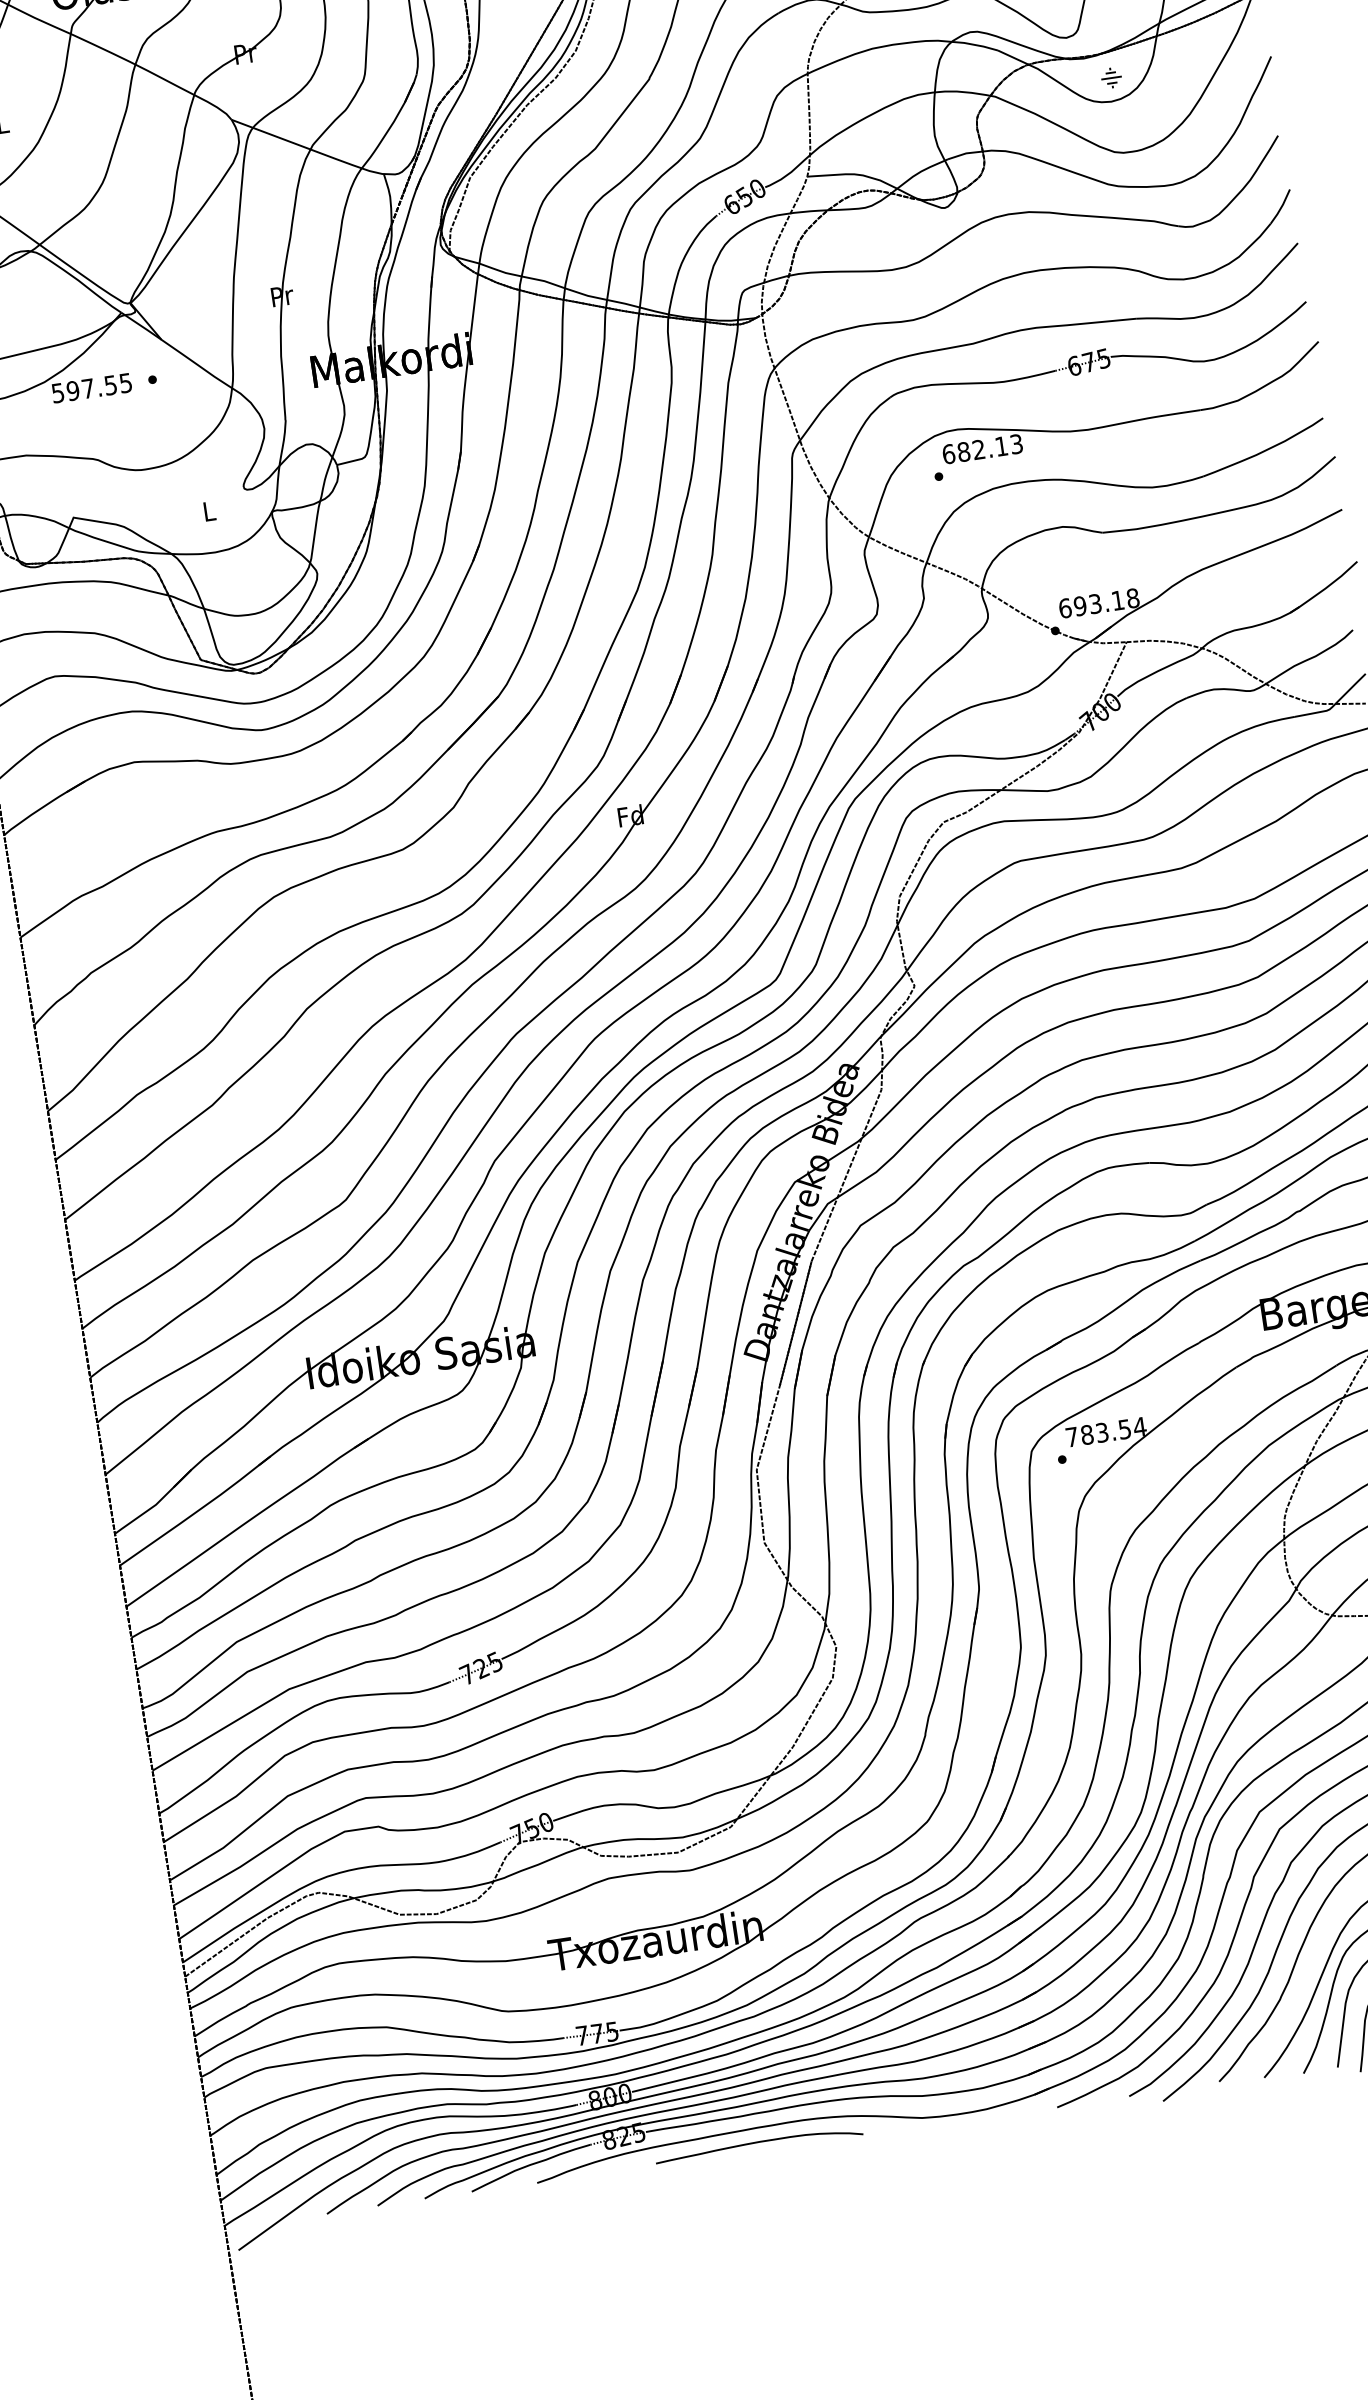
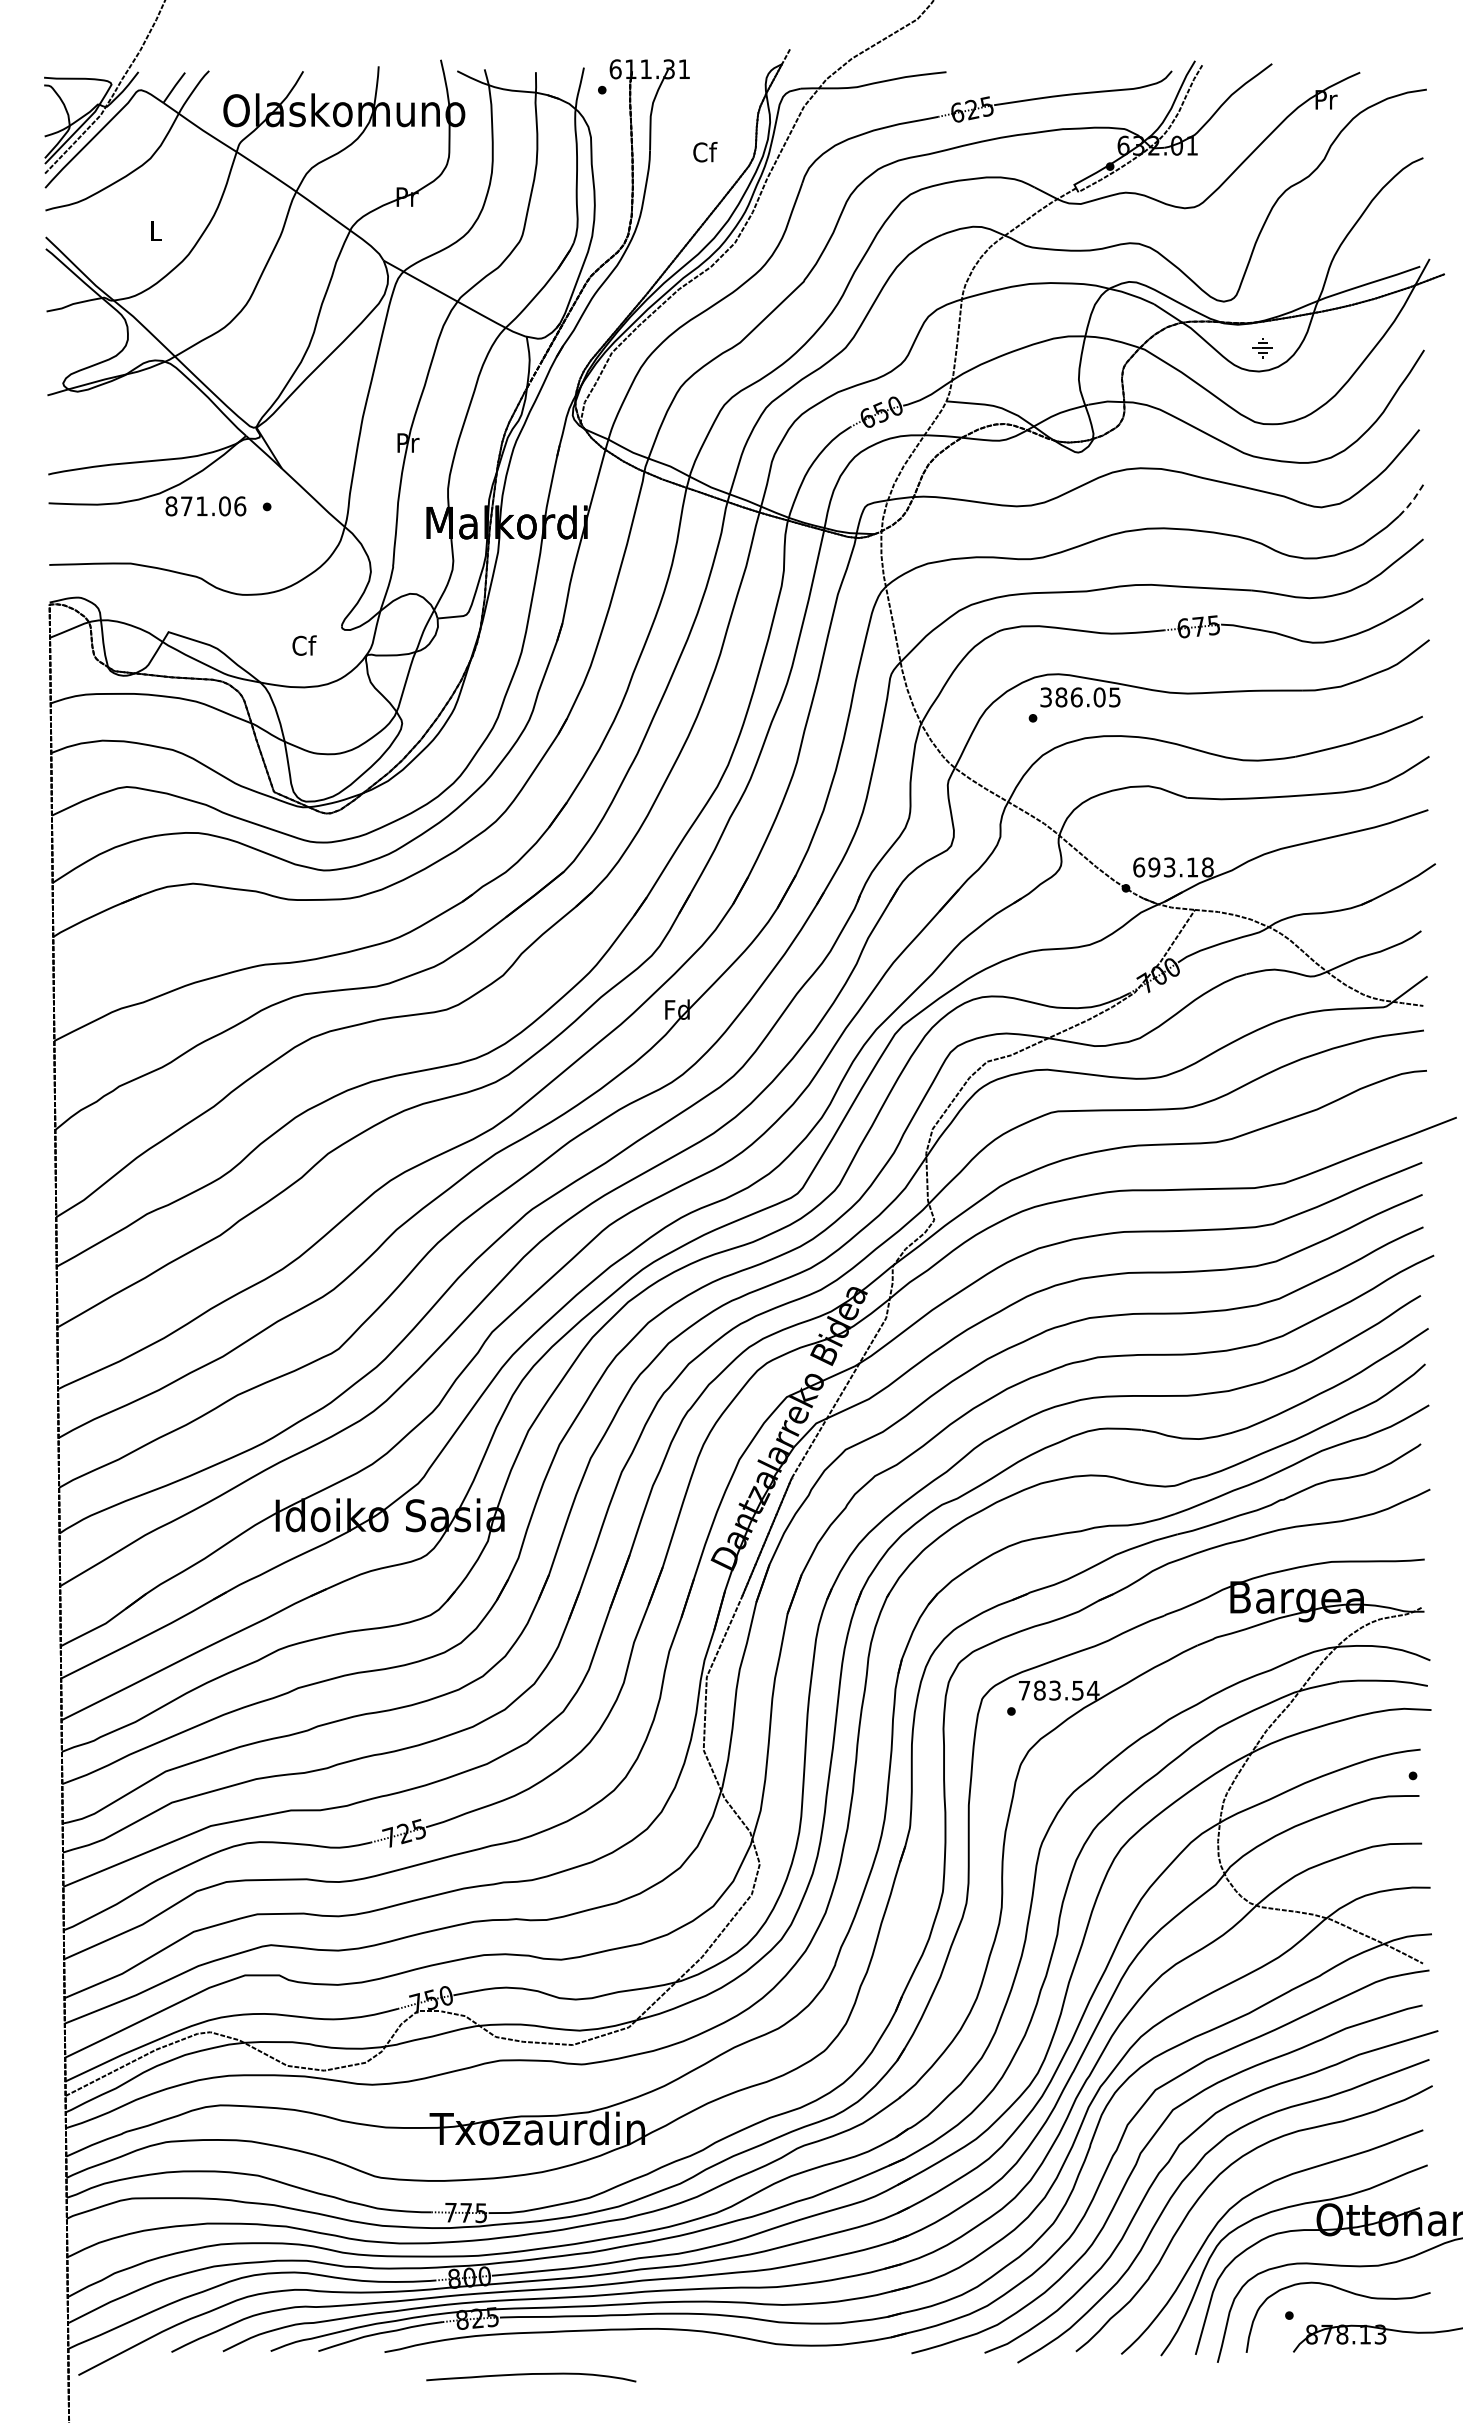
line: (1281, 206) -> (1412, 500), solid -> dashed
text: (91, 388) -> (205, 506), 597.55 -> 871.06
text: (982, 449) -> (1080, 697), 682.13 -> 386.05
text: (209, 511) -> (304, 645), L -> Cf
curve: (758, 2142) -> (531, 2374), moved

